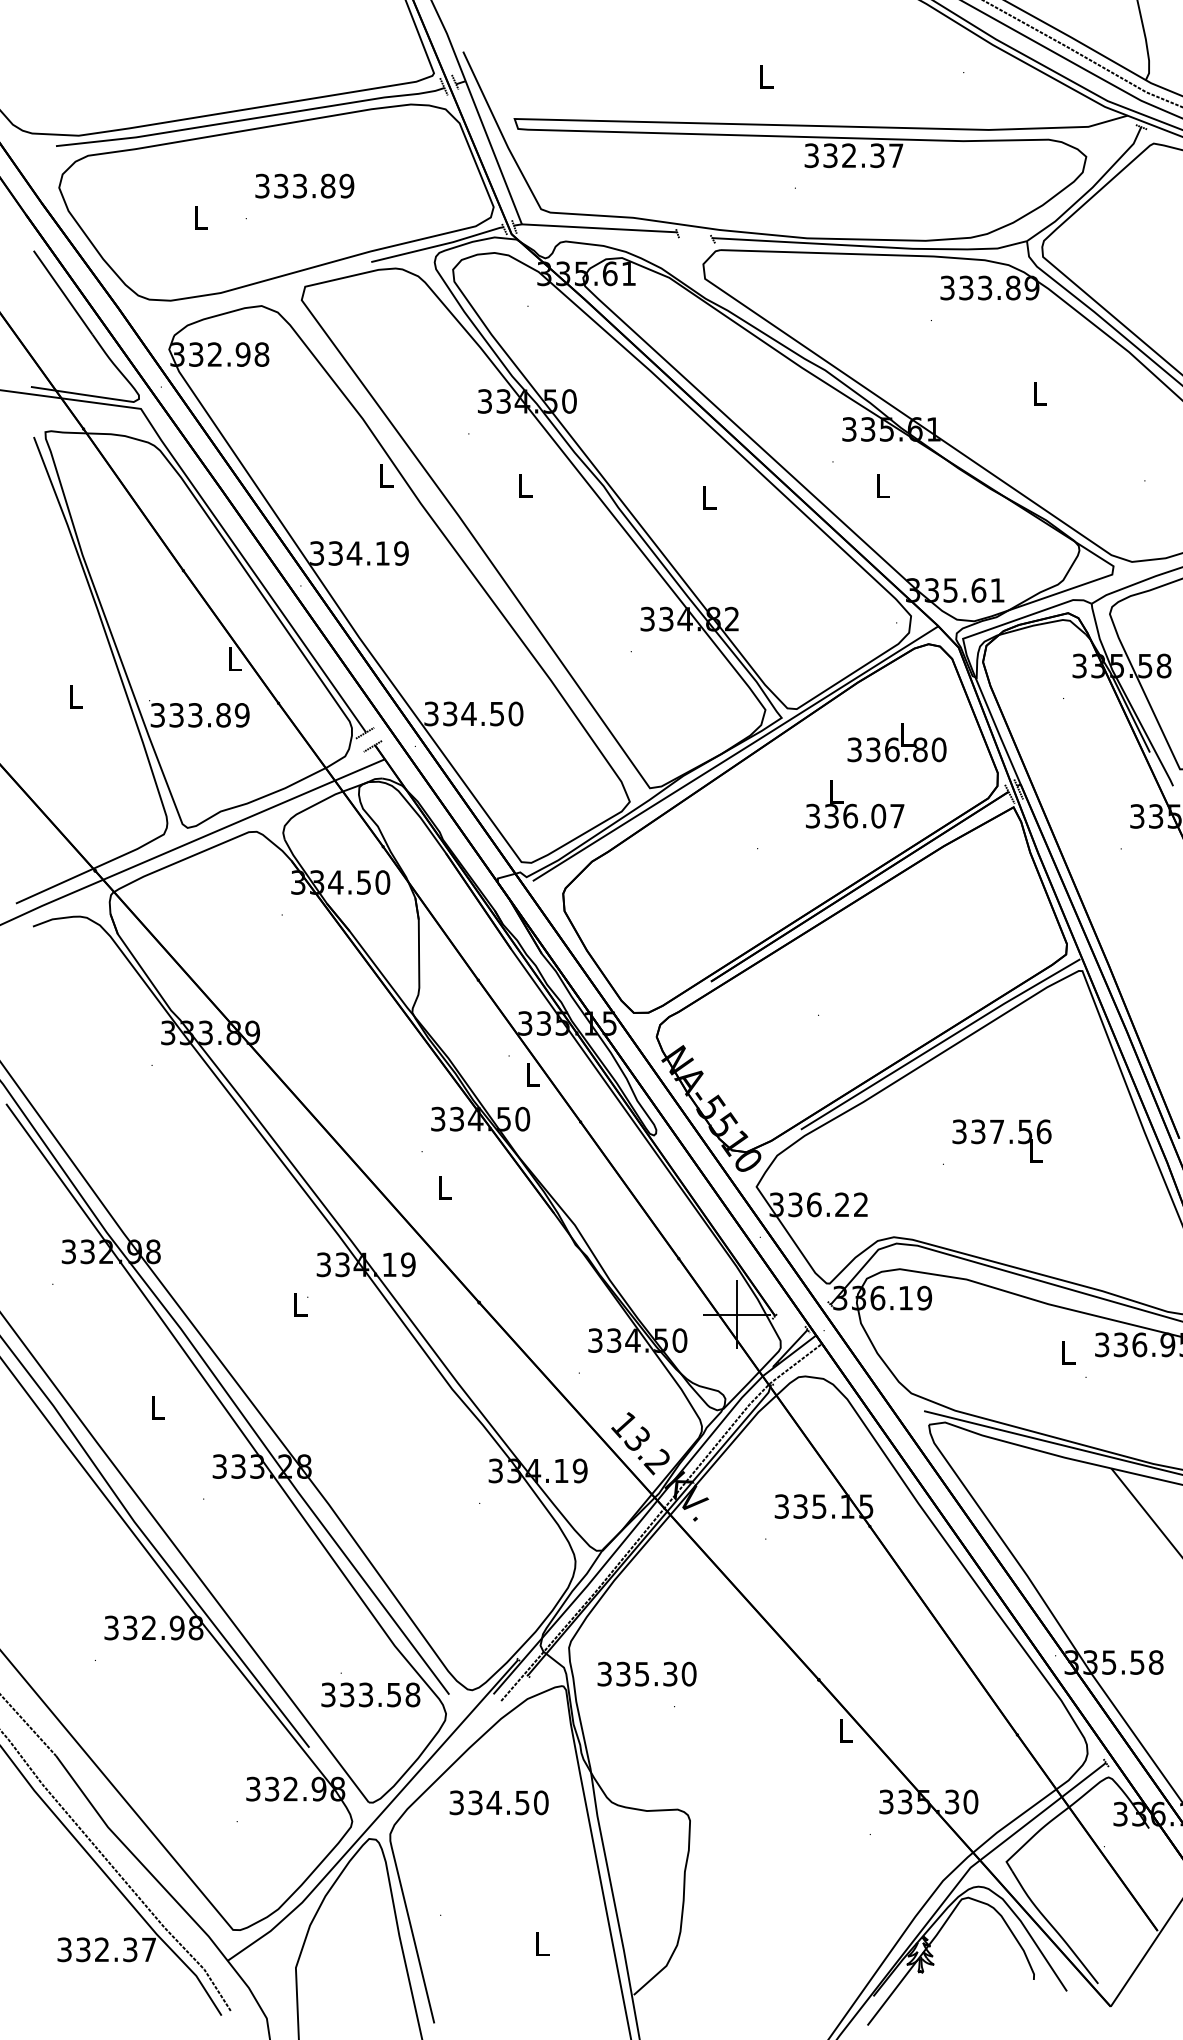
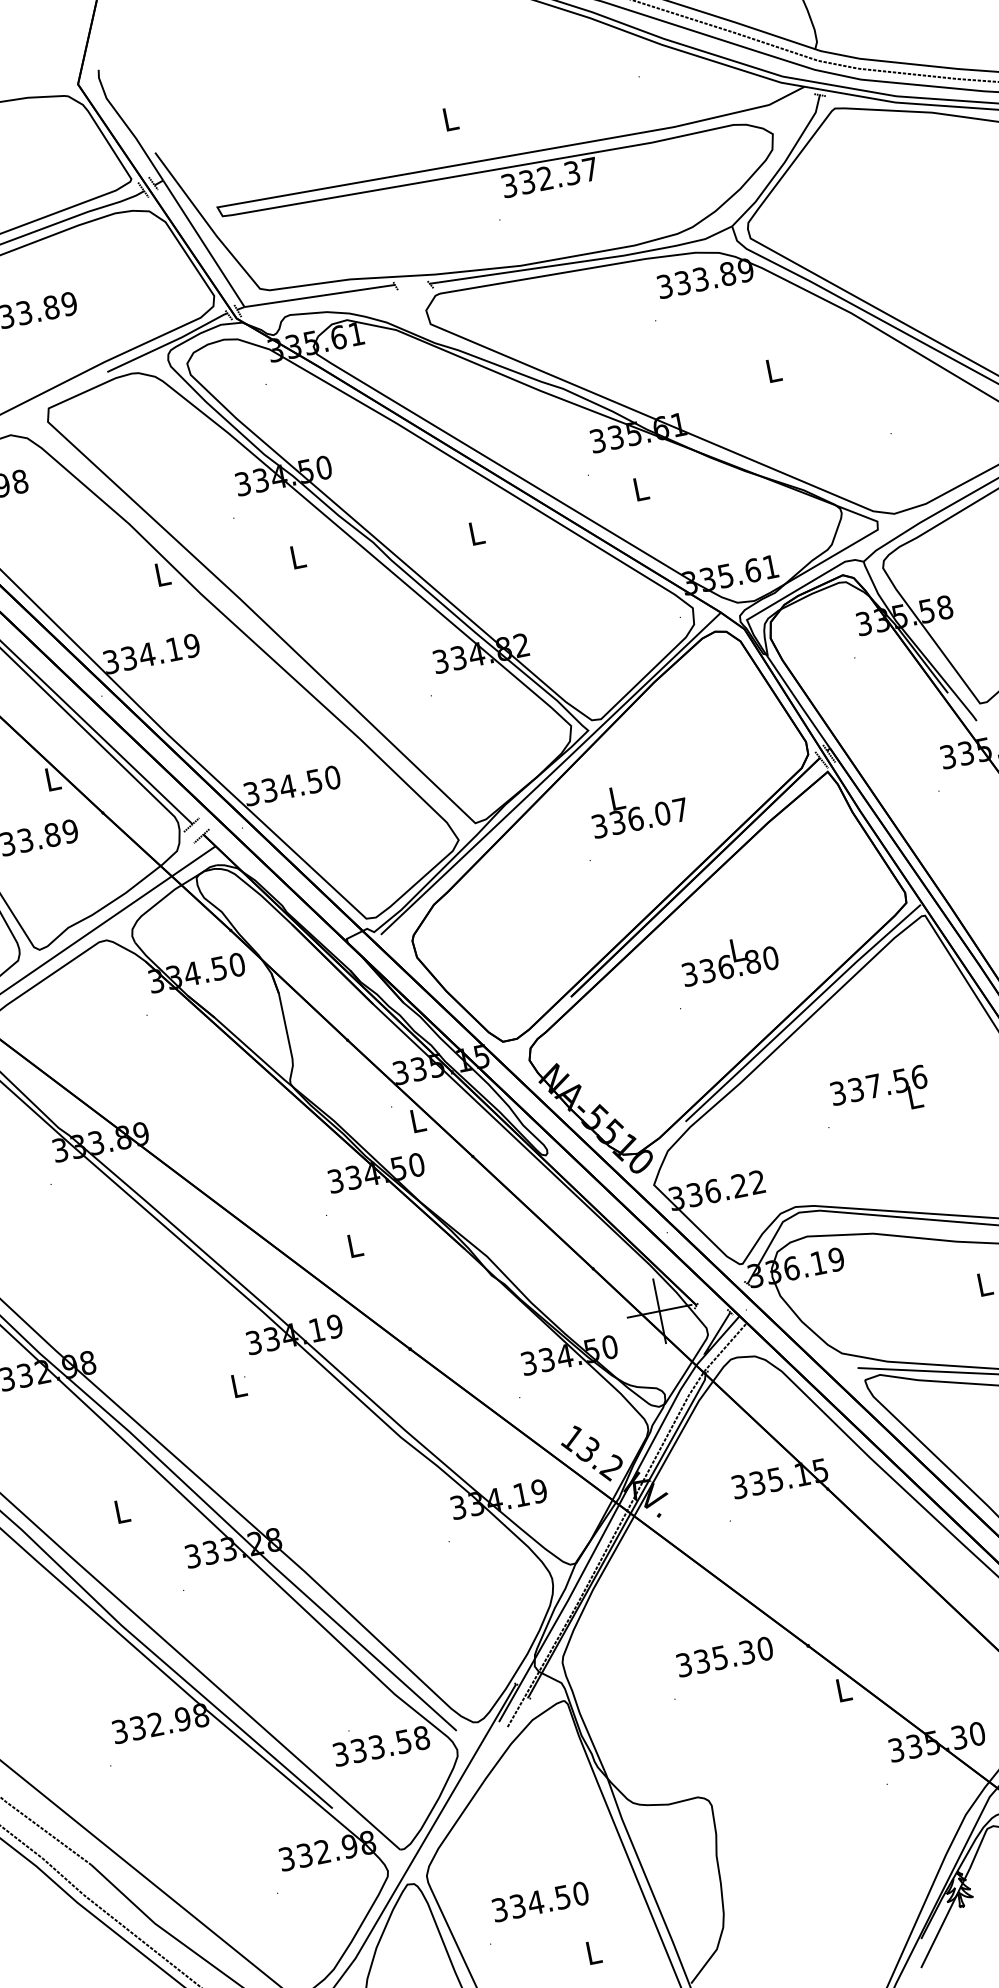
text: (896, 742) -> (728, 959), moved
text: (855, 804) -> (638, 806), moved
text: (646, 1673) -> (724, 1656), moved
text: (498, 1802) -> (539, 1901), moved

